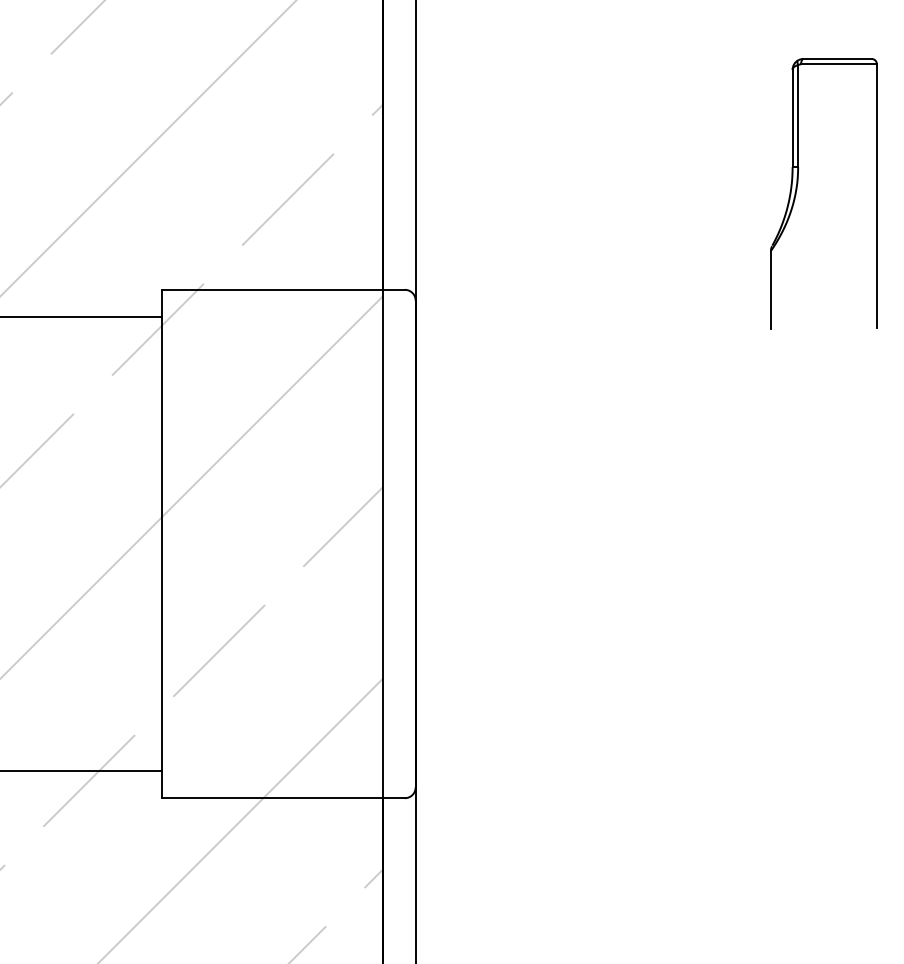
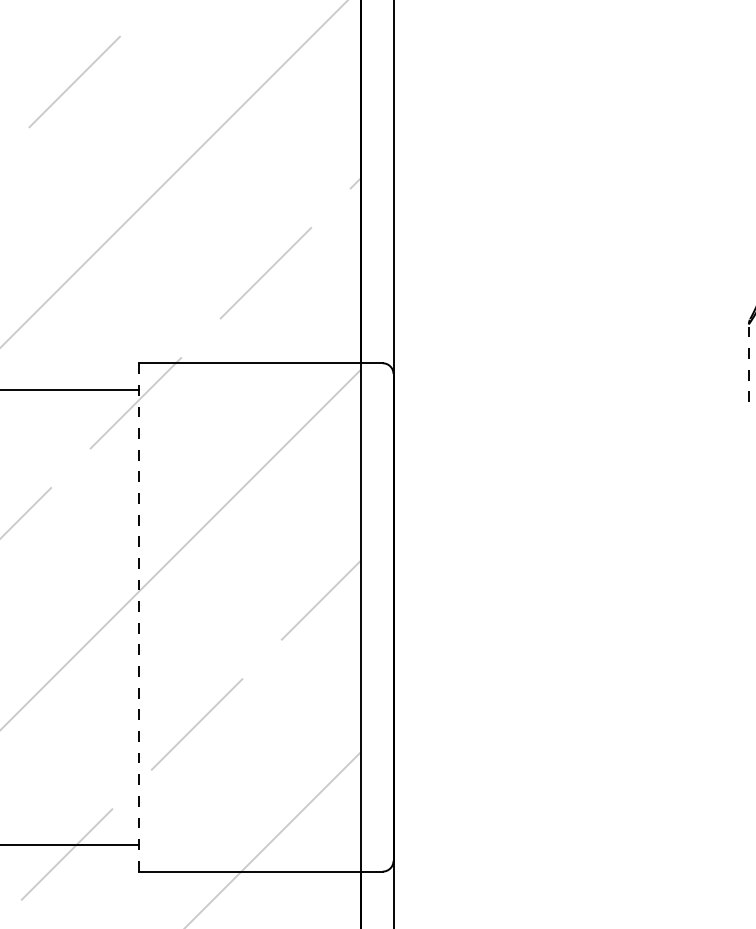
line: (771, 289) -> (749, 362), solid -> dashed
line: (161, 544) -> (139, 617), solid -> dashed

